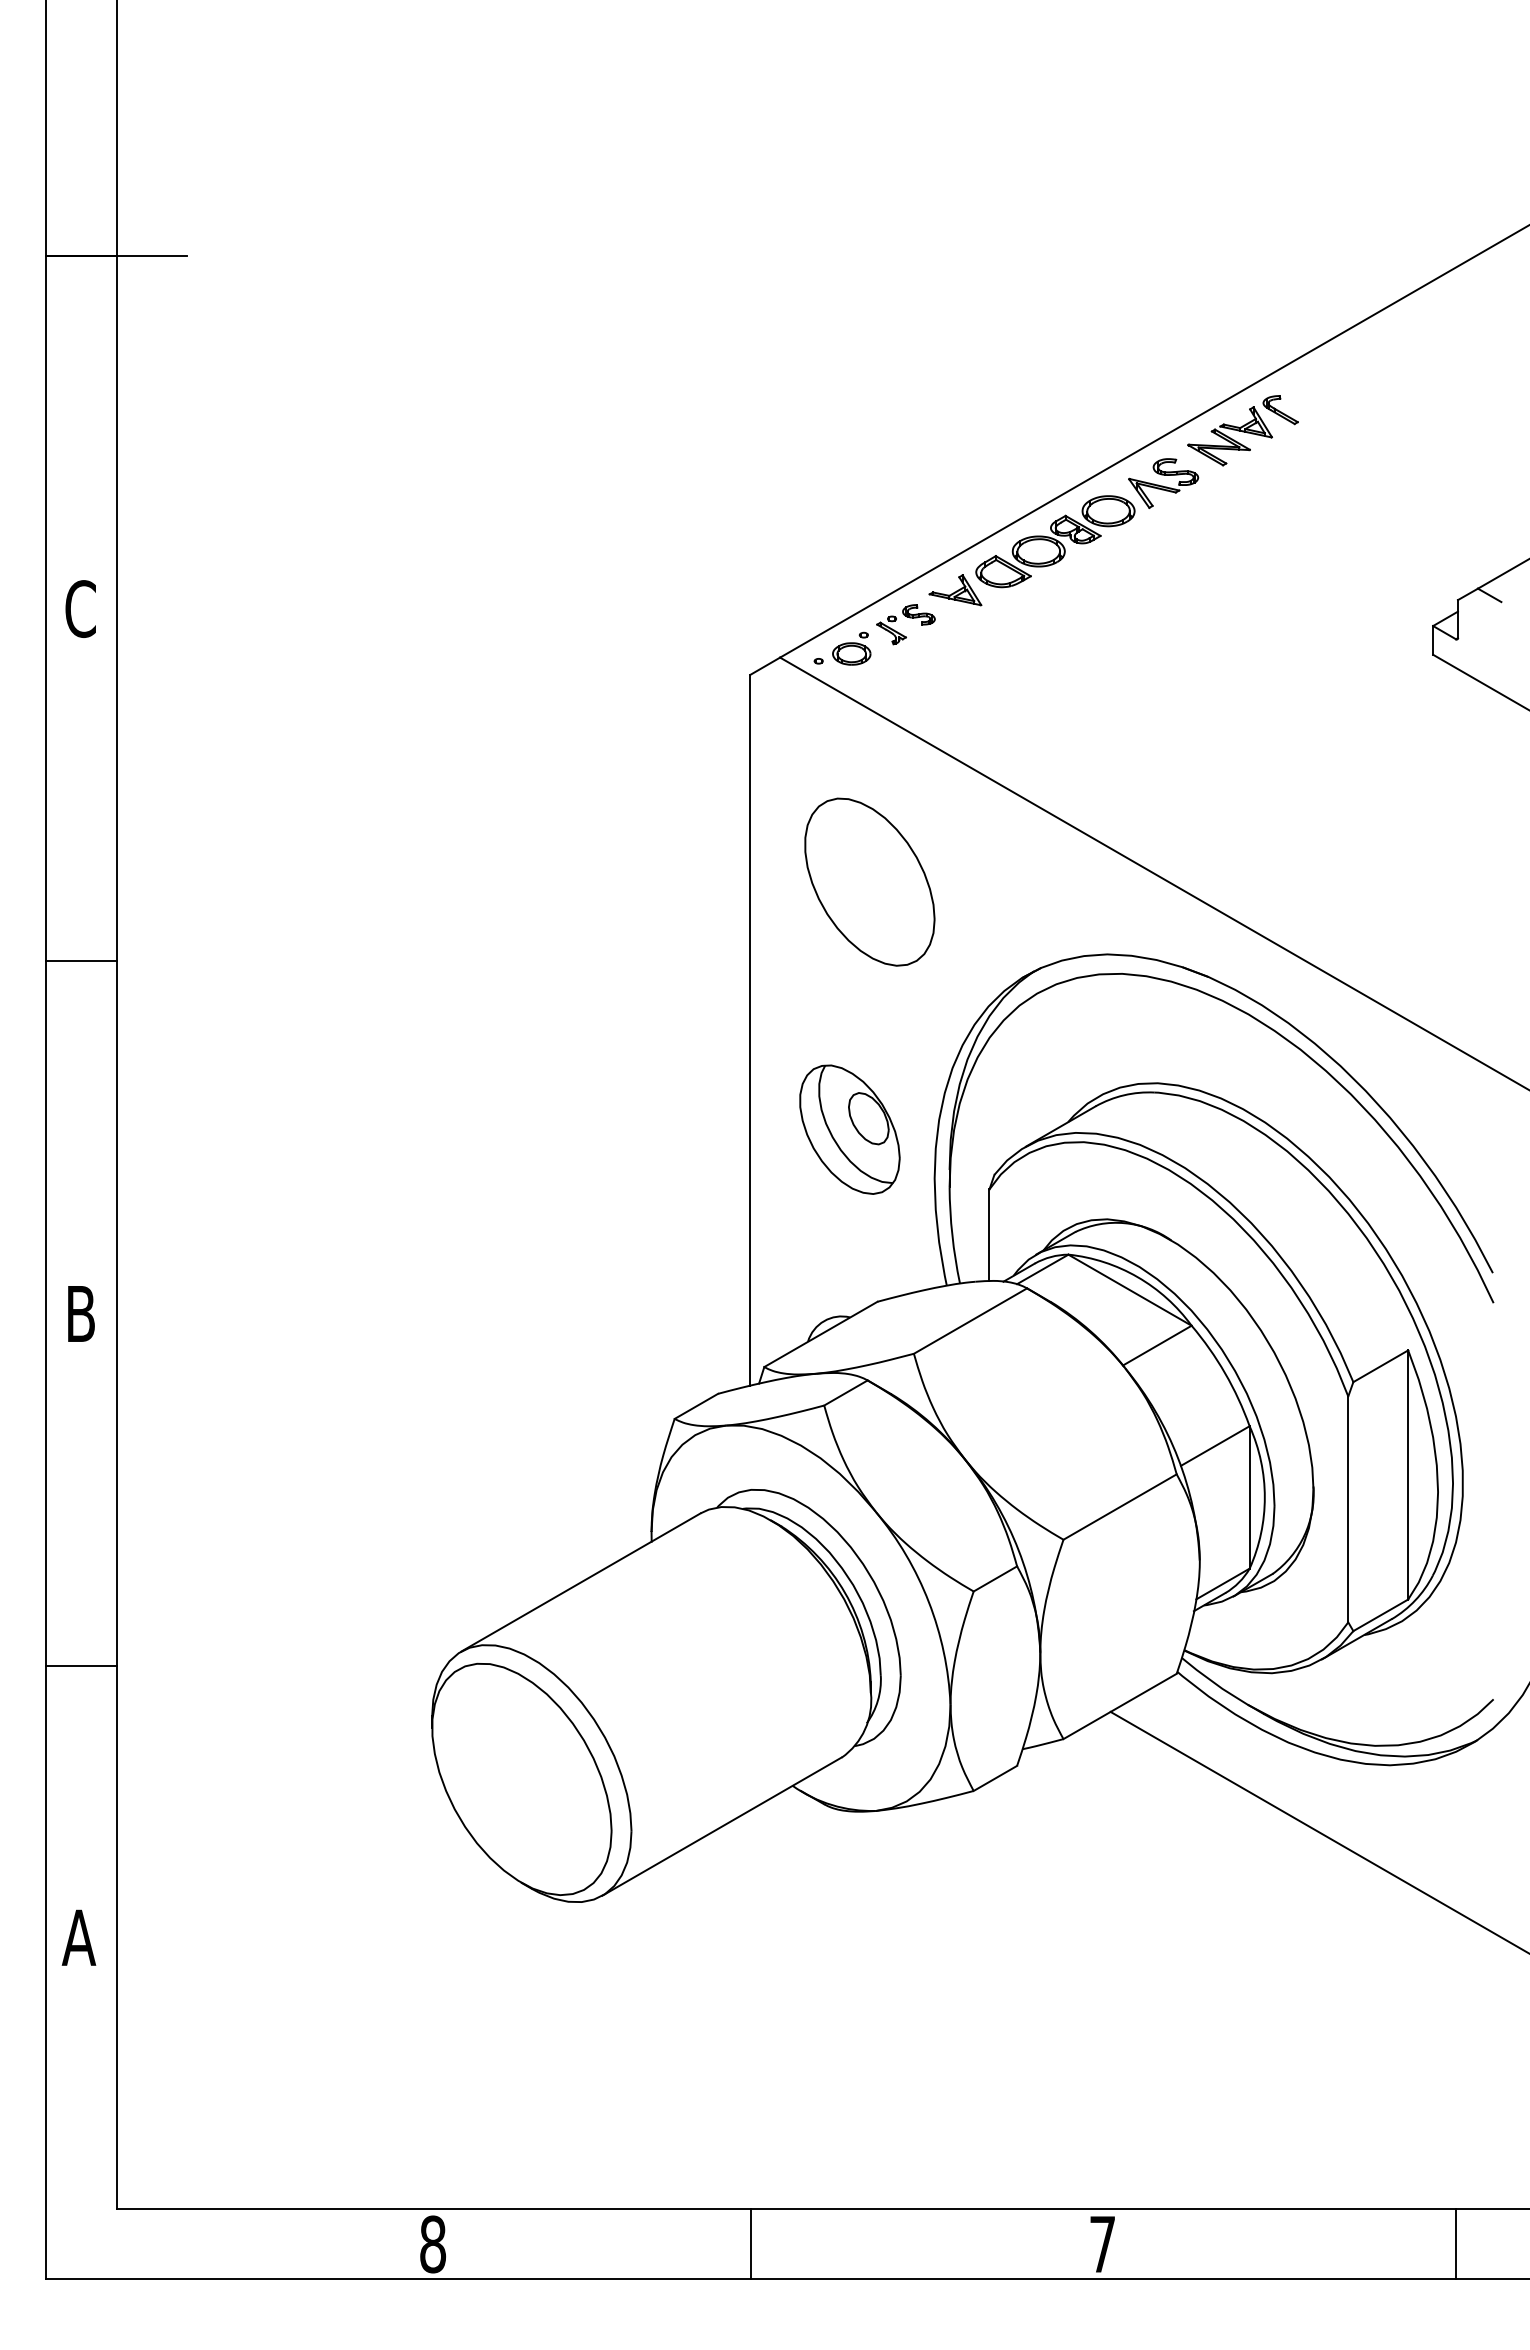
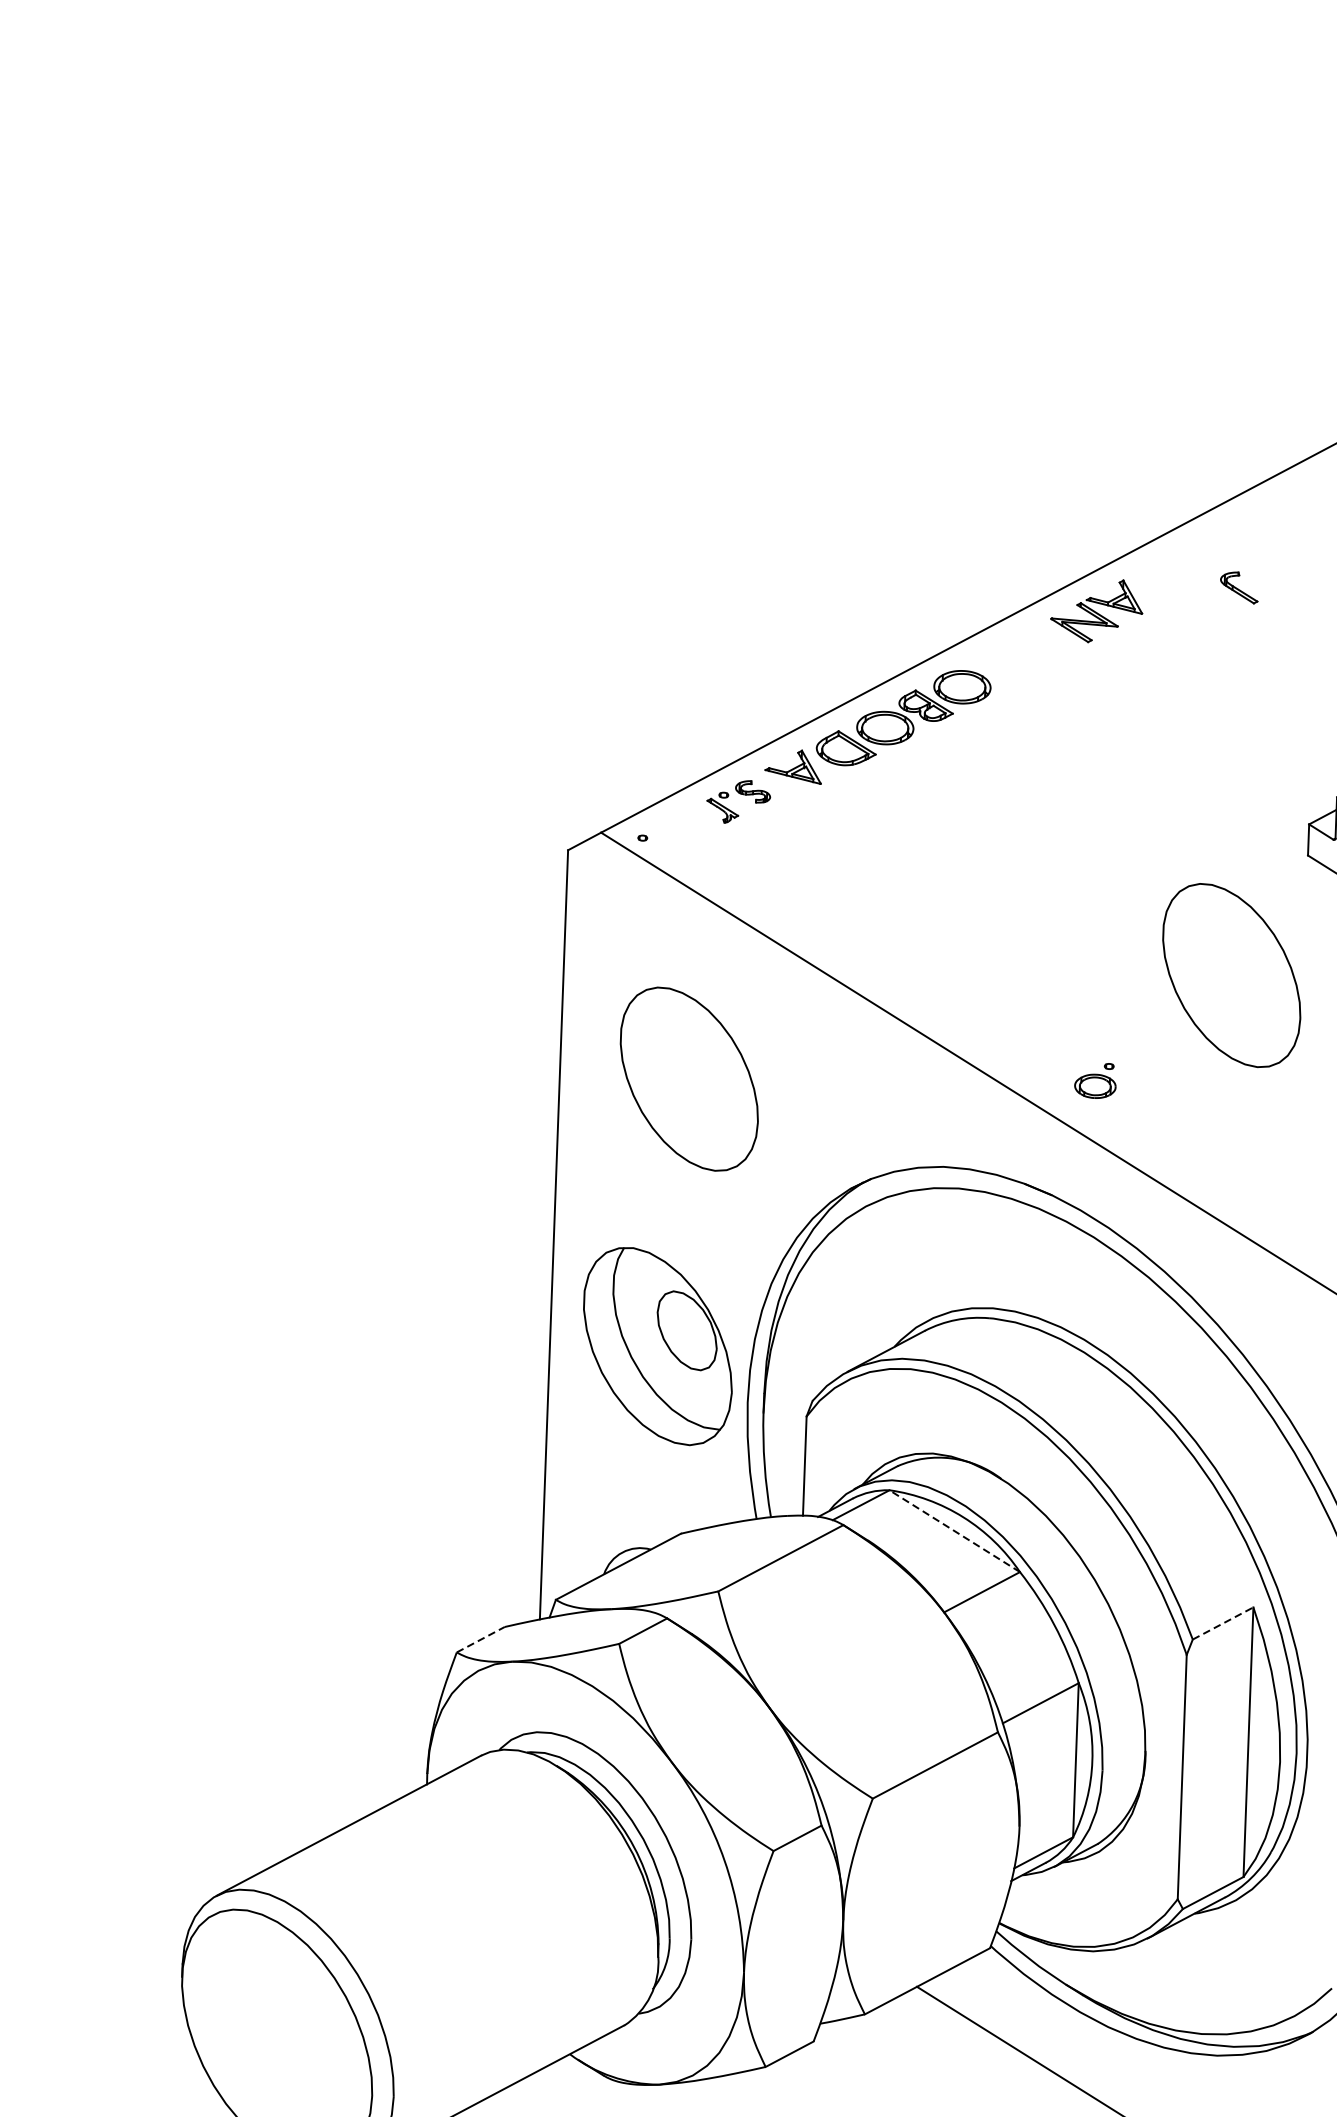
part: (1280, 410) -> (1239, 588), moved
part: (1163, 483) -> (1022, 659), removed
part: (851, 648) -> (1095, 1080), moved
part: (1366, 767) -> (1231, 974), added
part: (849, 1129) -> (657, 1346), size x1.4
line: (1129, 1289) -> (954, 1530), solid -> dashed
line: (1380, 1366) -> (1222, 1623), solid -> dashed
line: (696, 1406) -> (480, 1639), solid -> dashed

